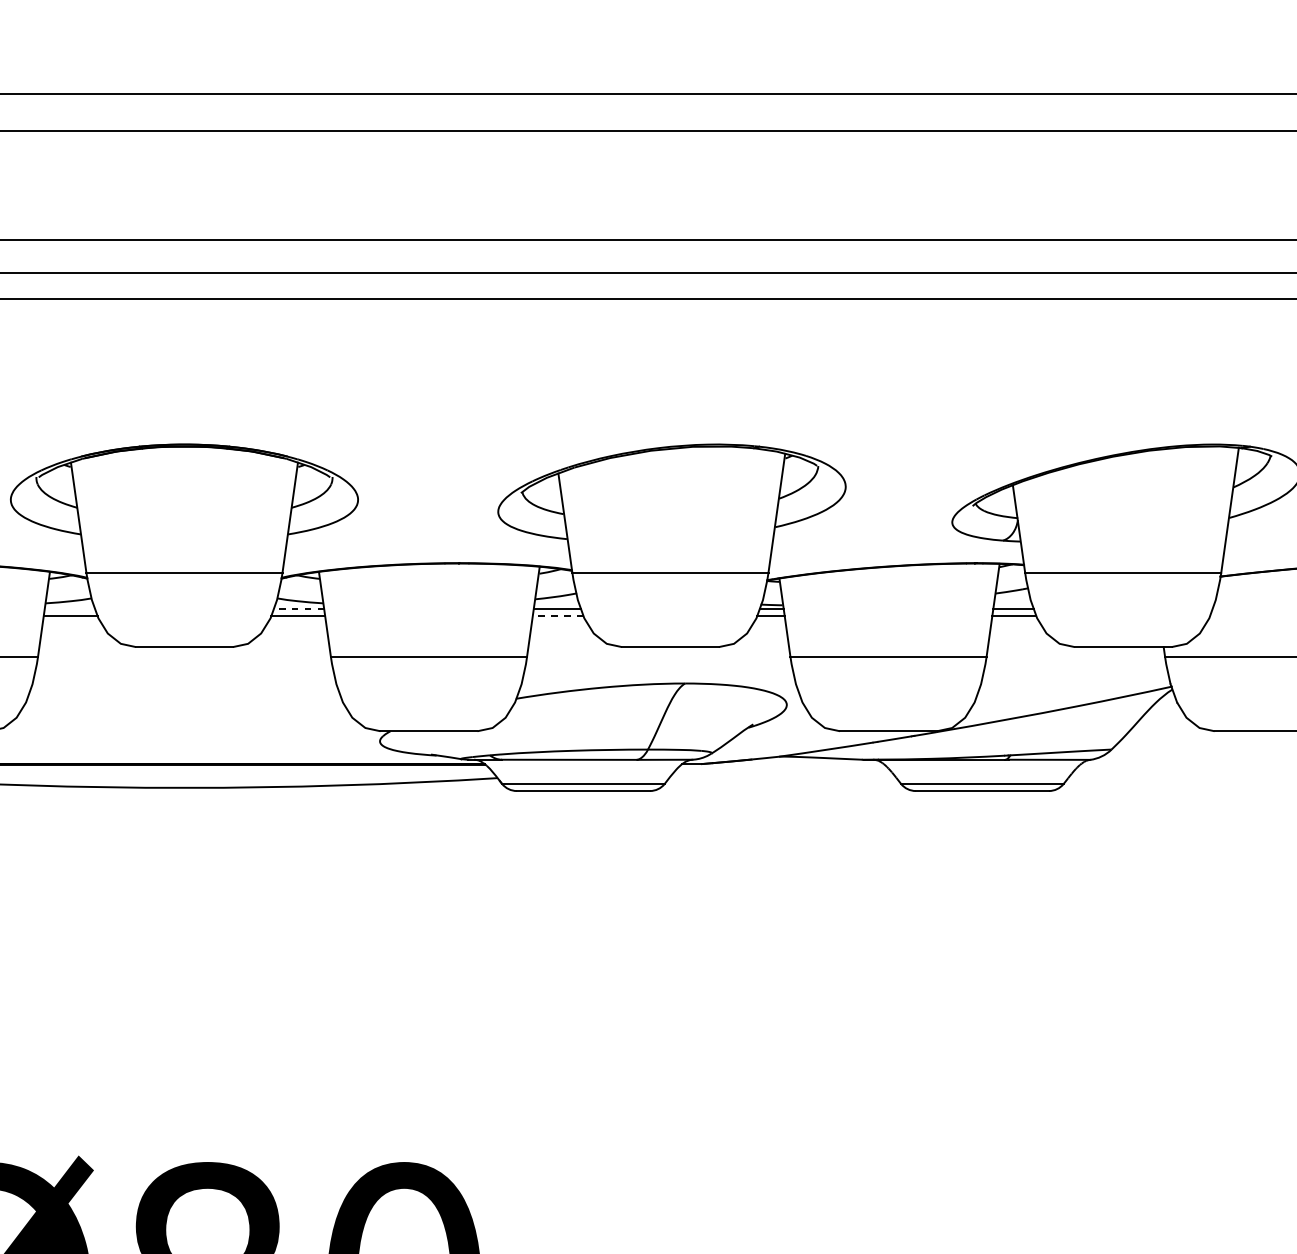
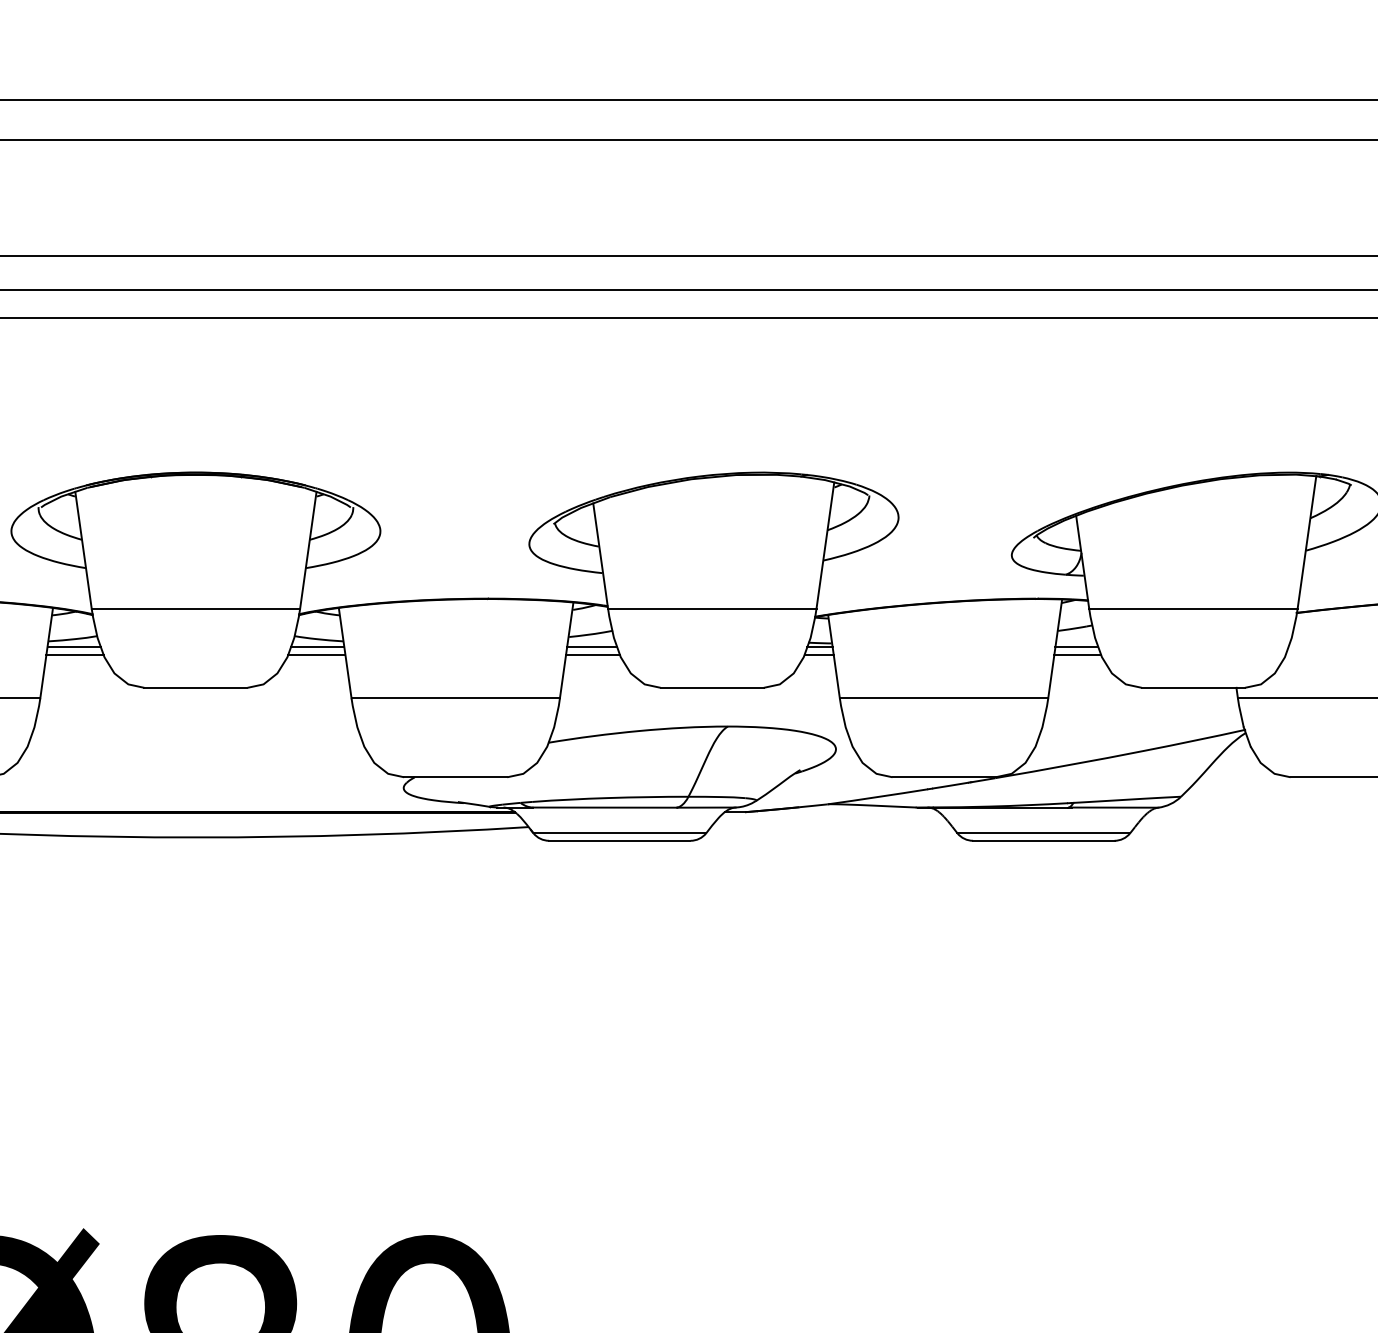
line: (69, 609) -> (73, 647), added
line: (298, 609) -> (317, 647), dashed -> solid
line: (558, 615) -> (593, 654), dashed -> solid

